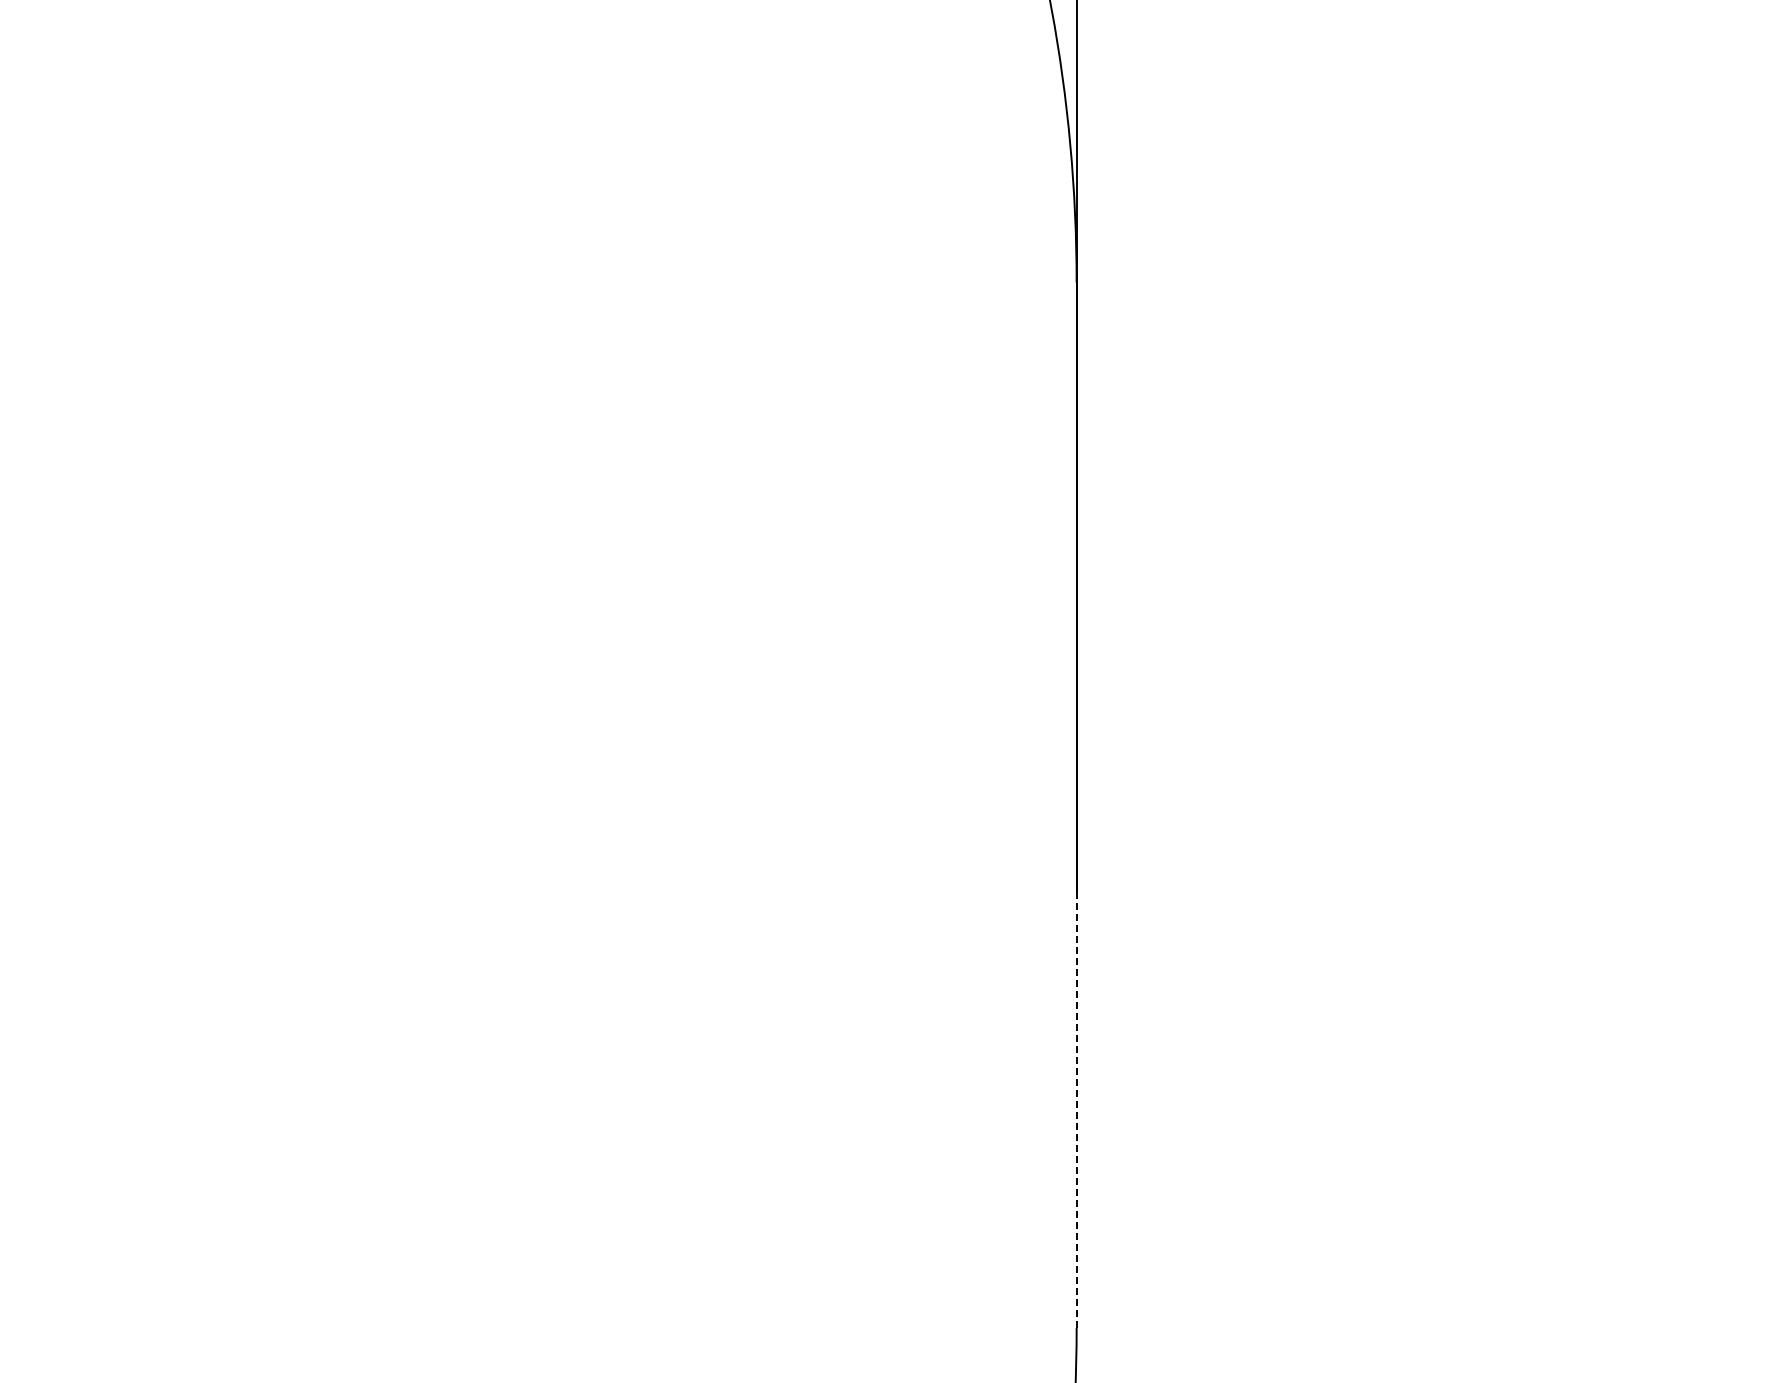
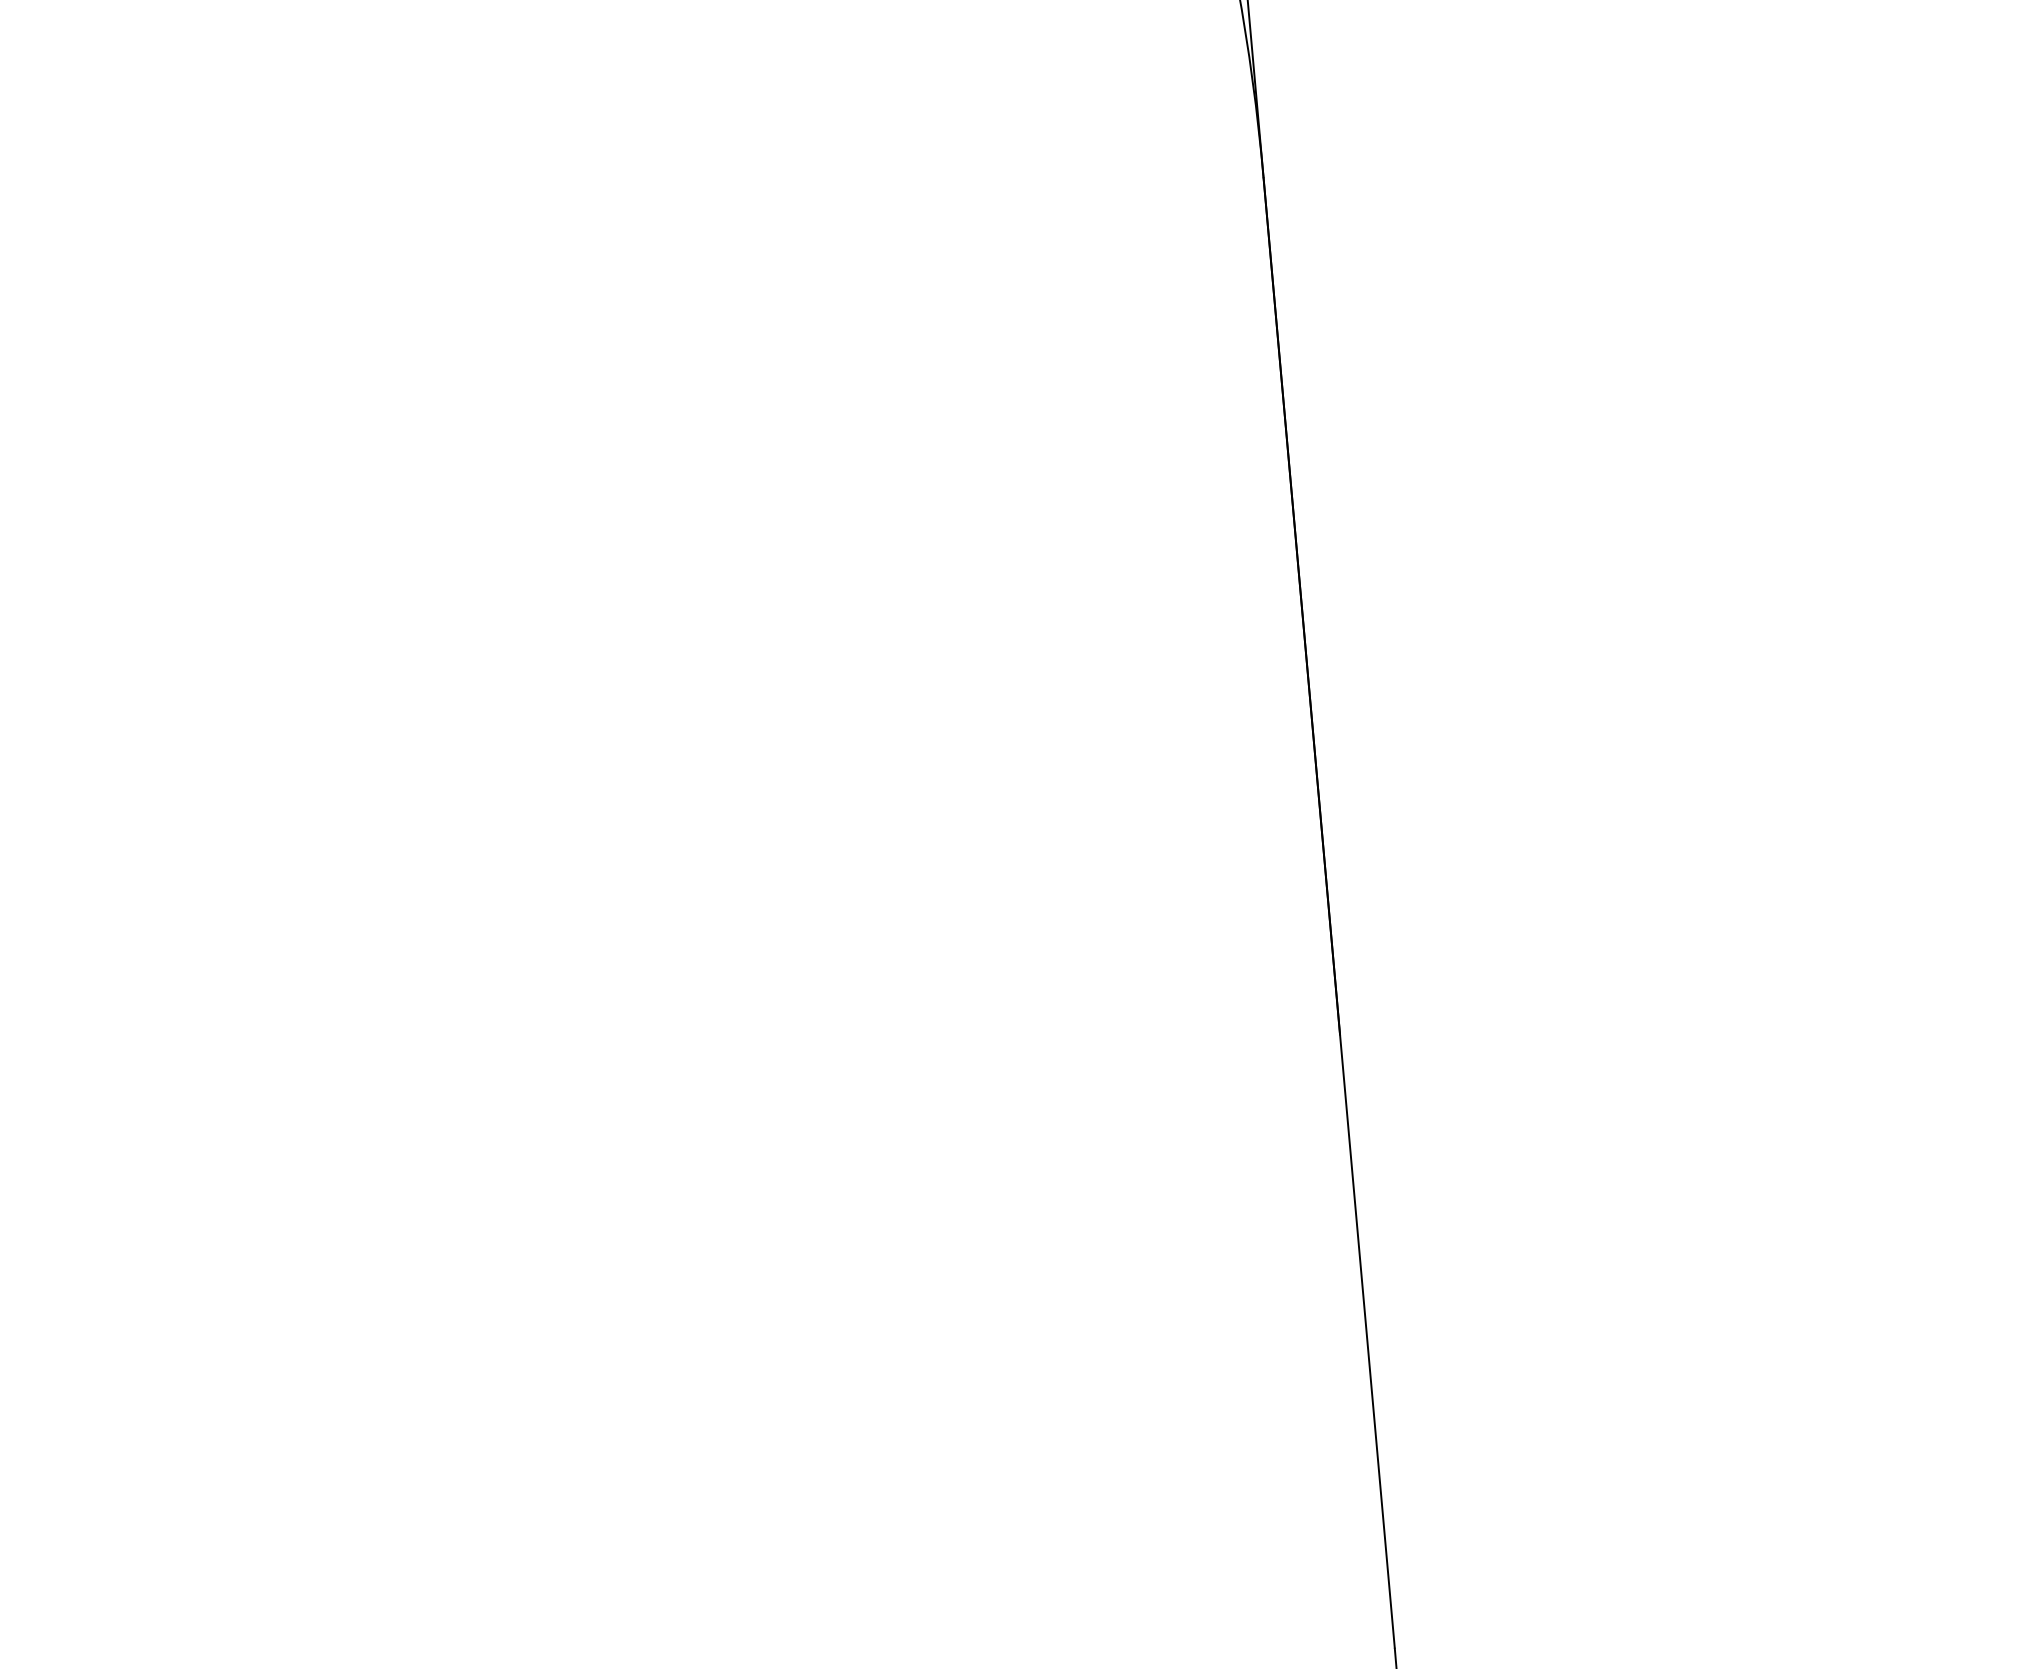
line: (1076, 1110) -> (1367, 1342), dashed -> solid

